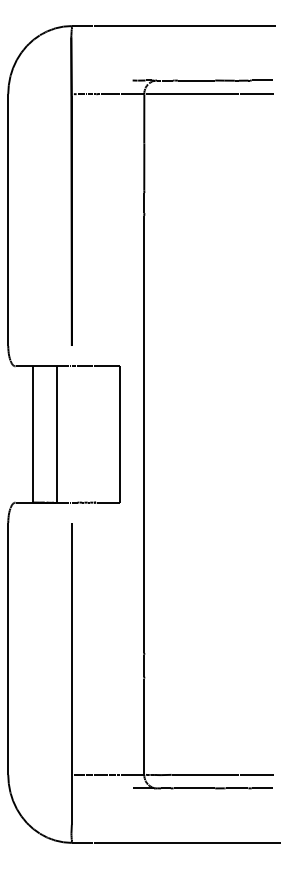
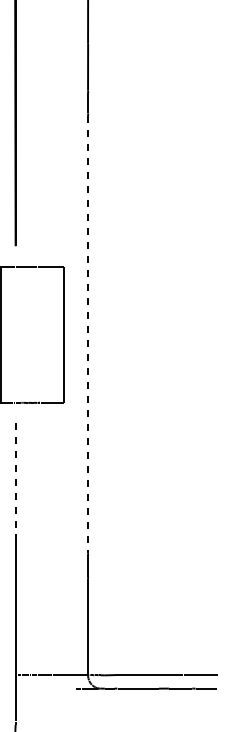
line: (144, 434) -> (88, 334), solid -> dashed
line: (71, 578) -> (15, 478), solid -> dashed

